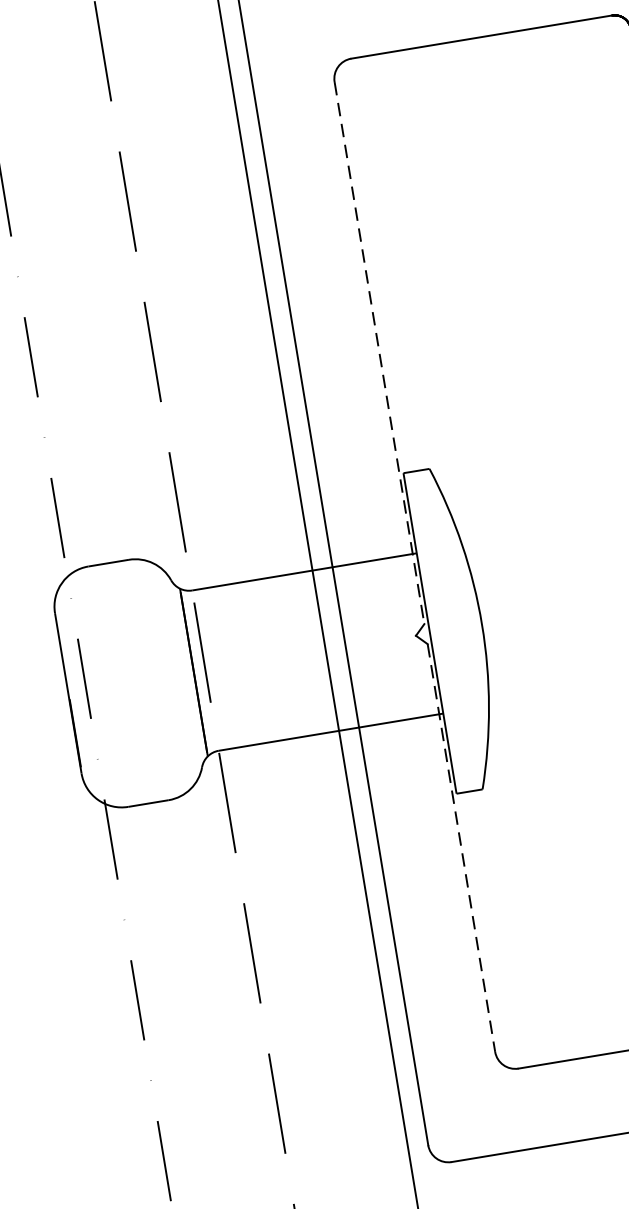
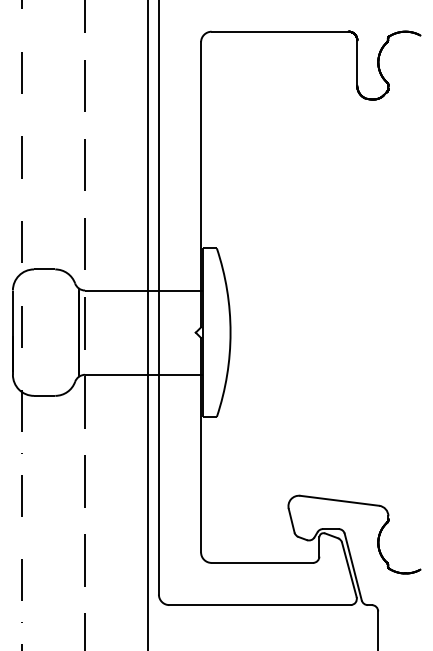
line: (380, 352) -> (201, 184), dashed -> solid
line: (462, 848) -> (201, 445), dashed -> solid

